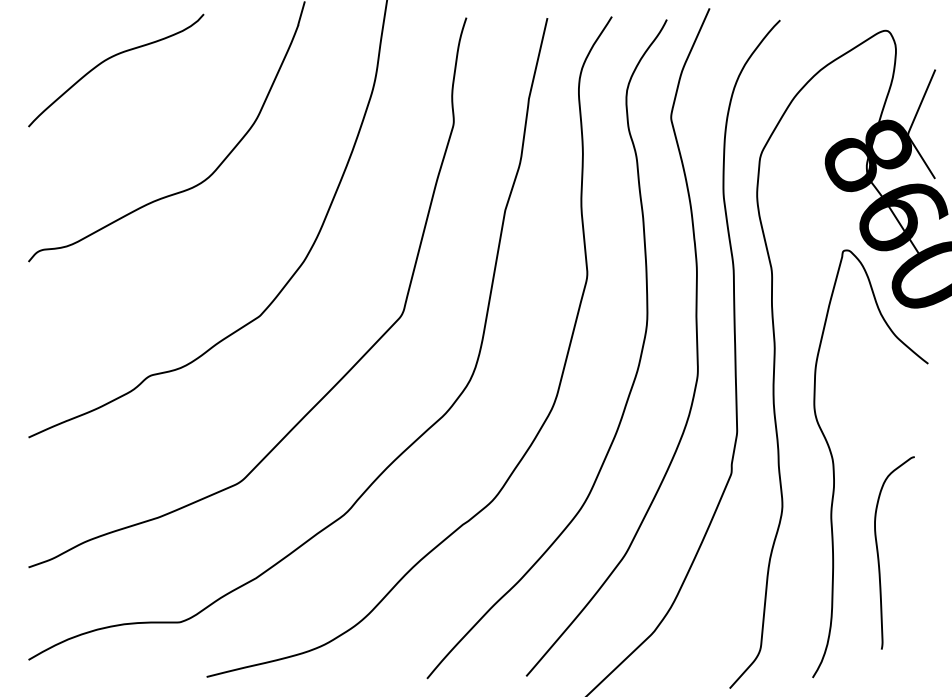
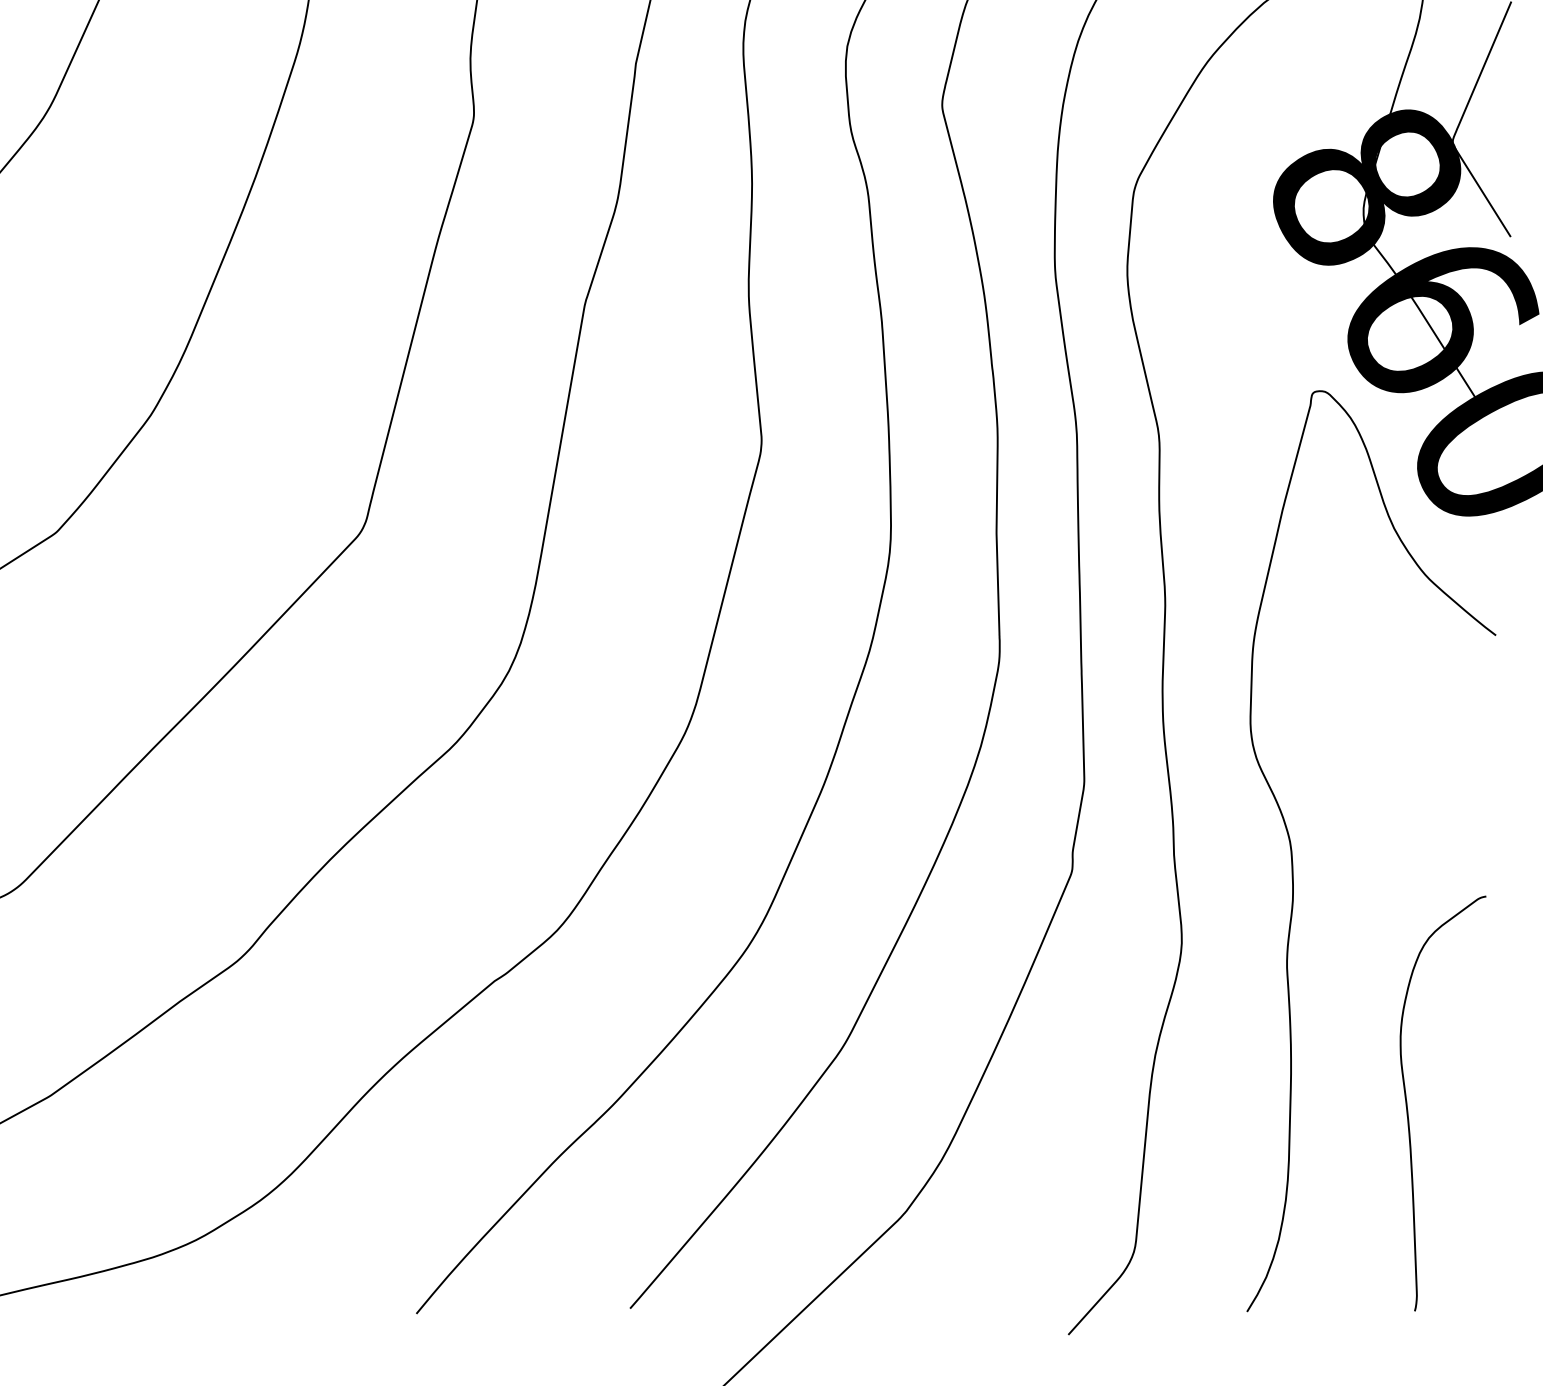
curve: (879, 557) -> (1410, 1112), moved

